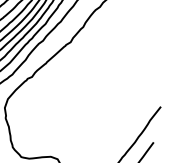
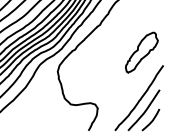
part: (129, 85) -> (141, 52), added

